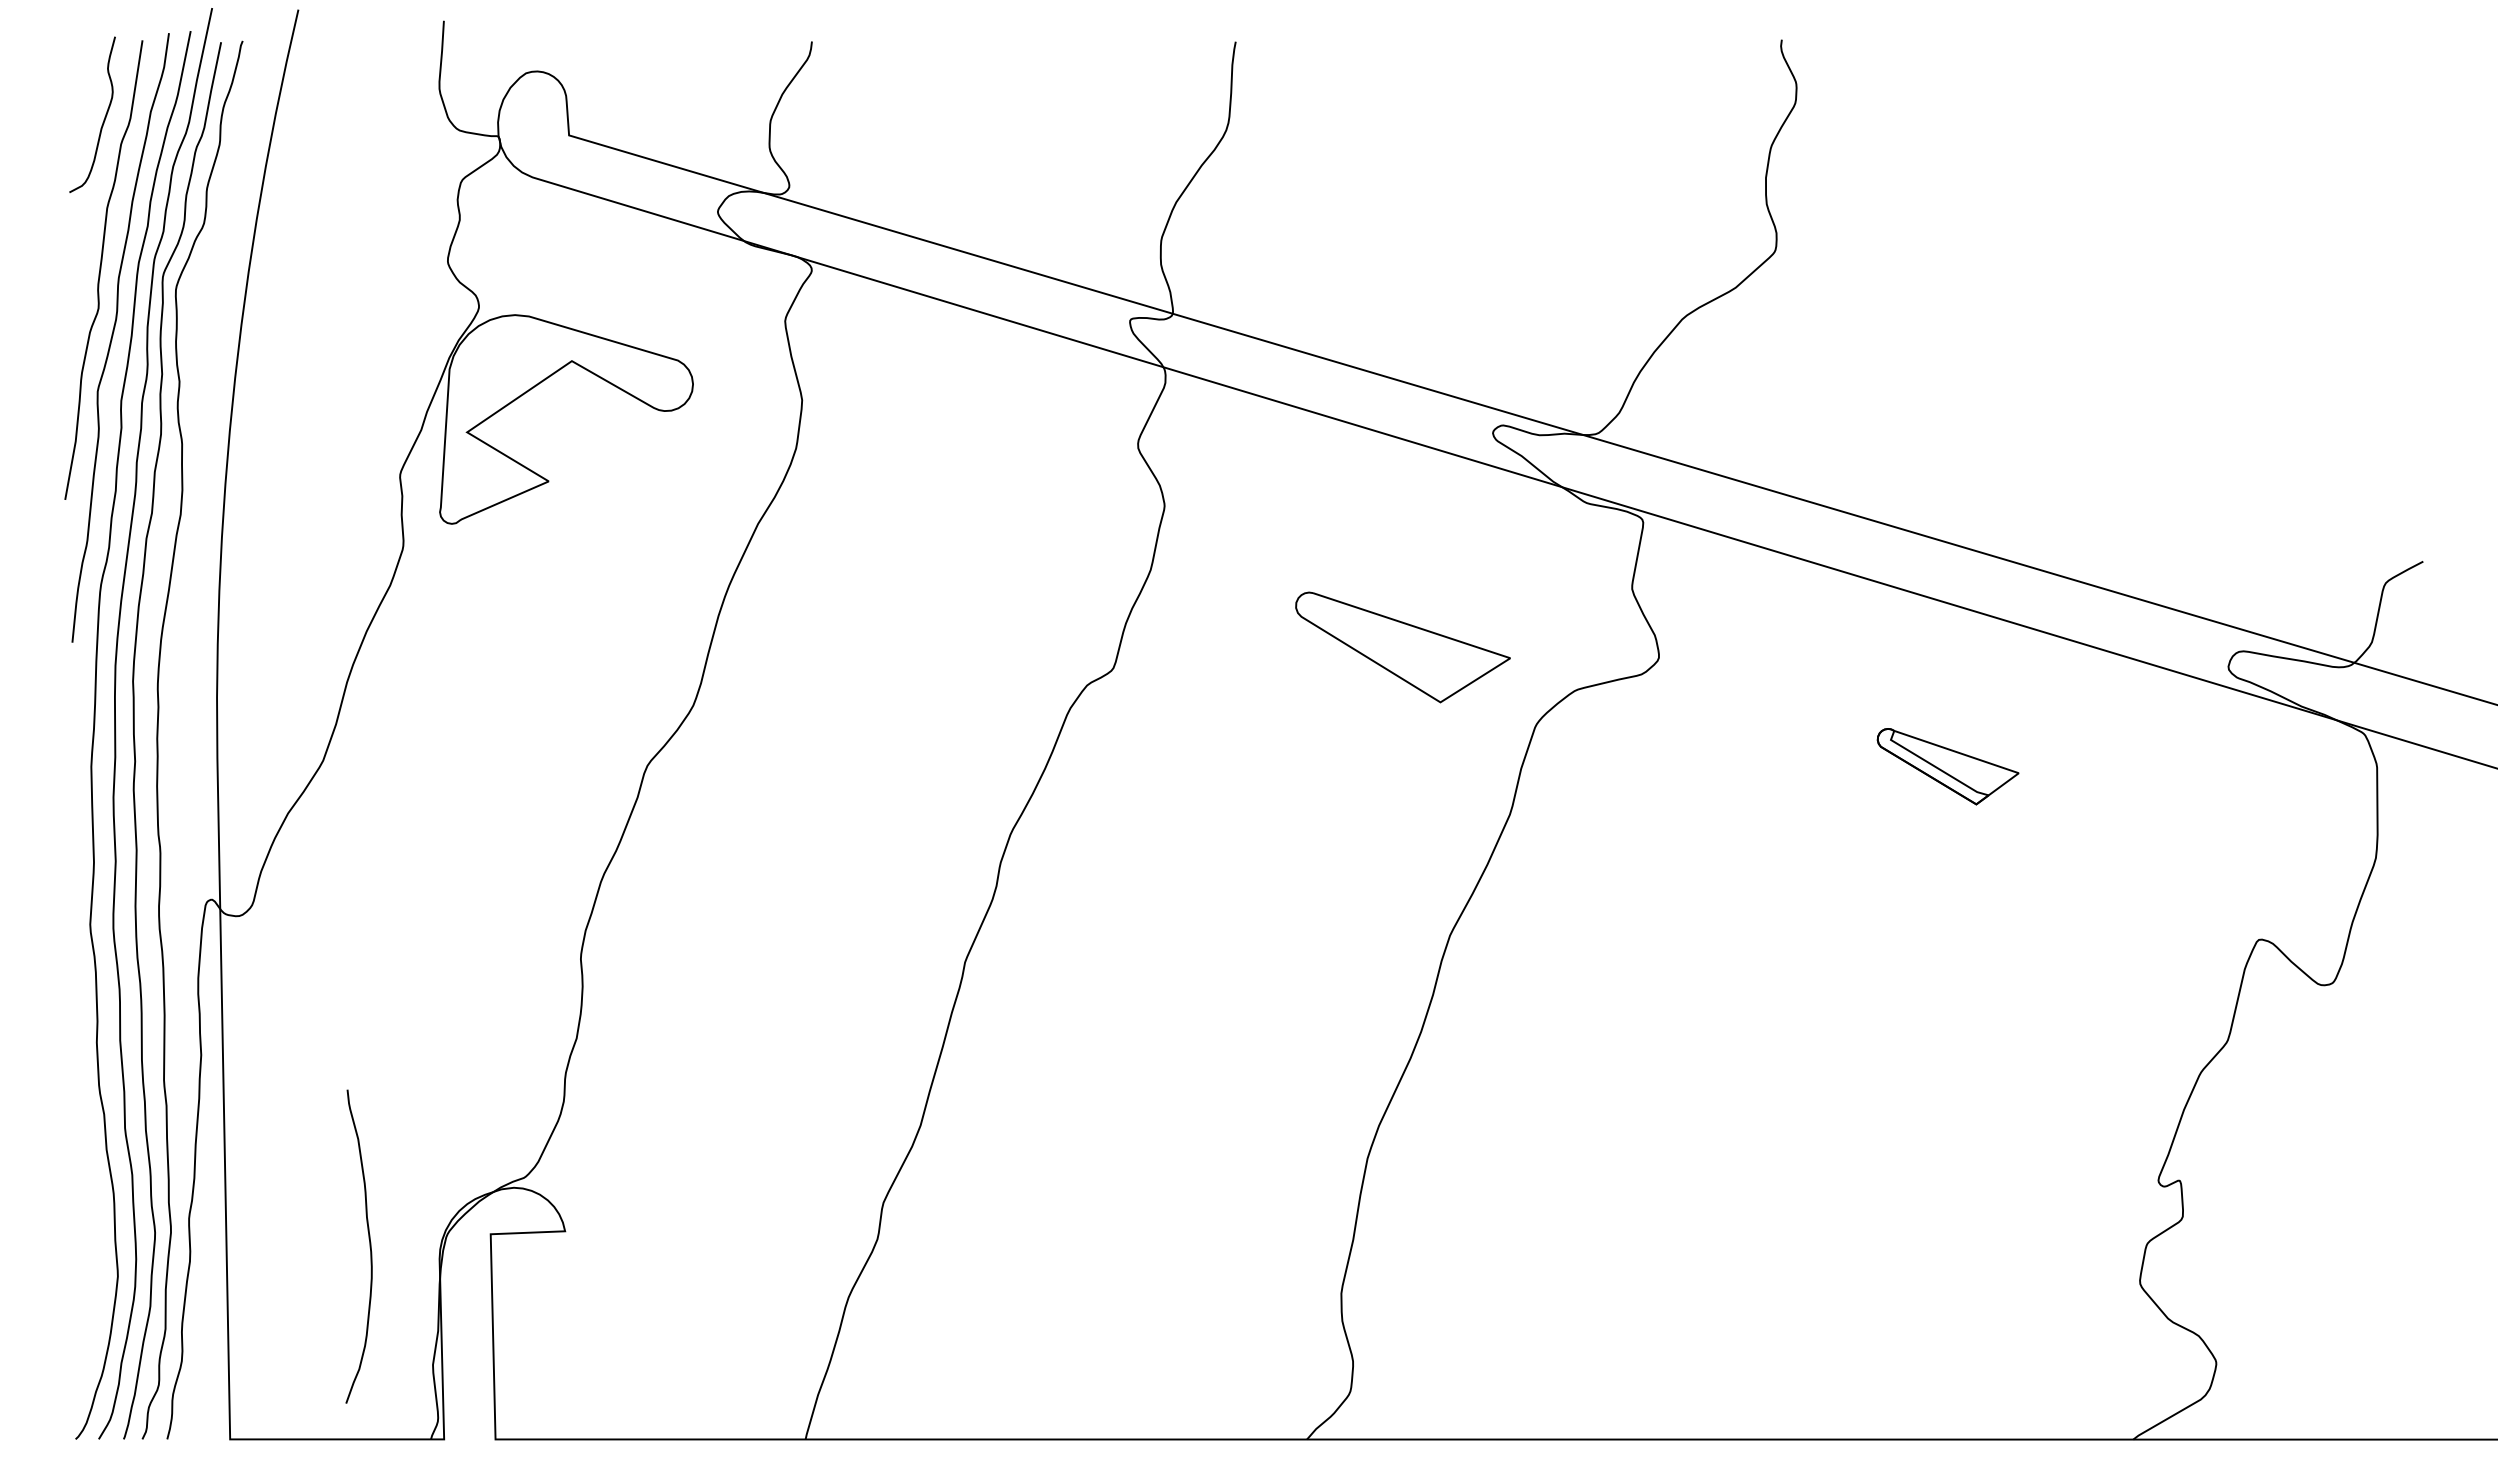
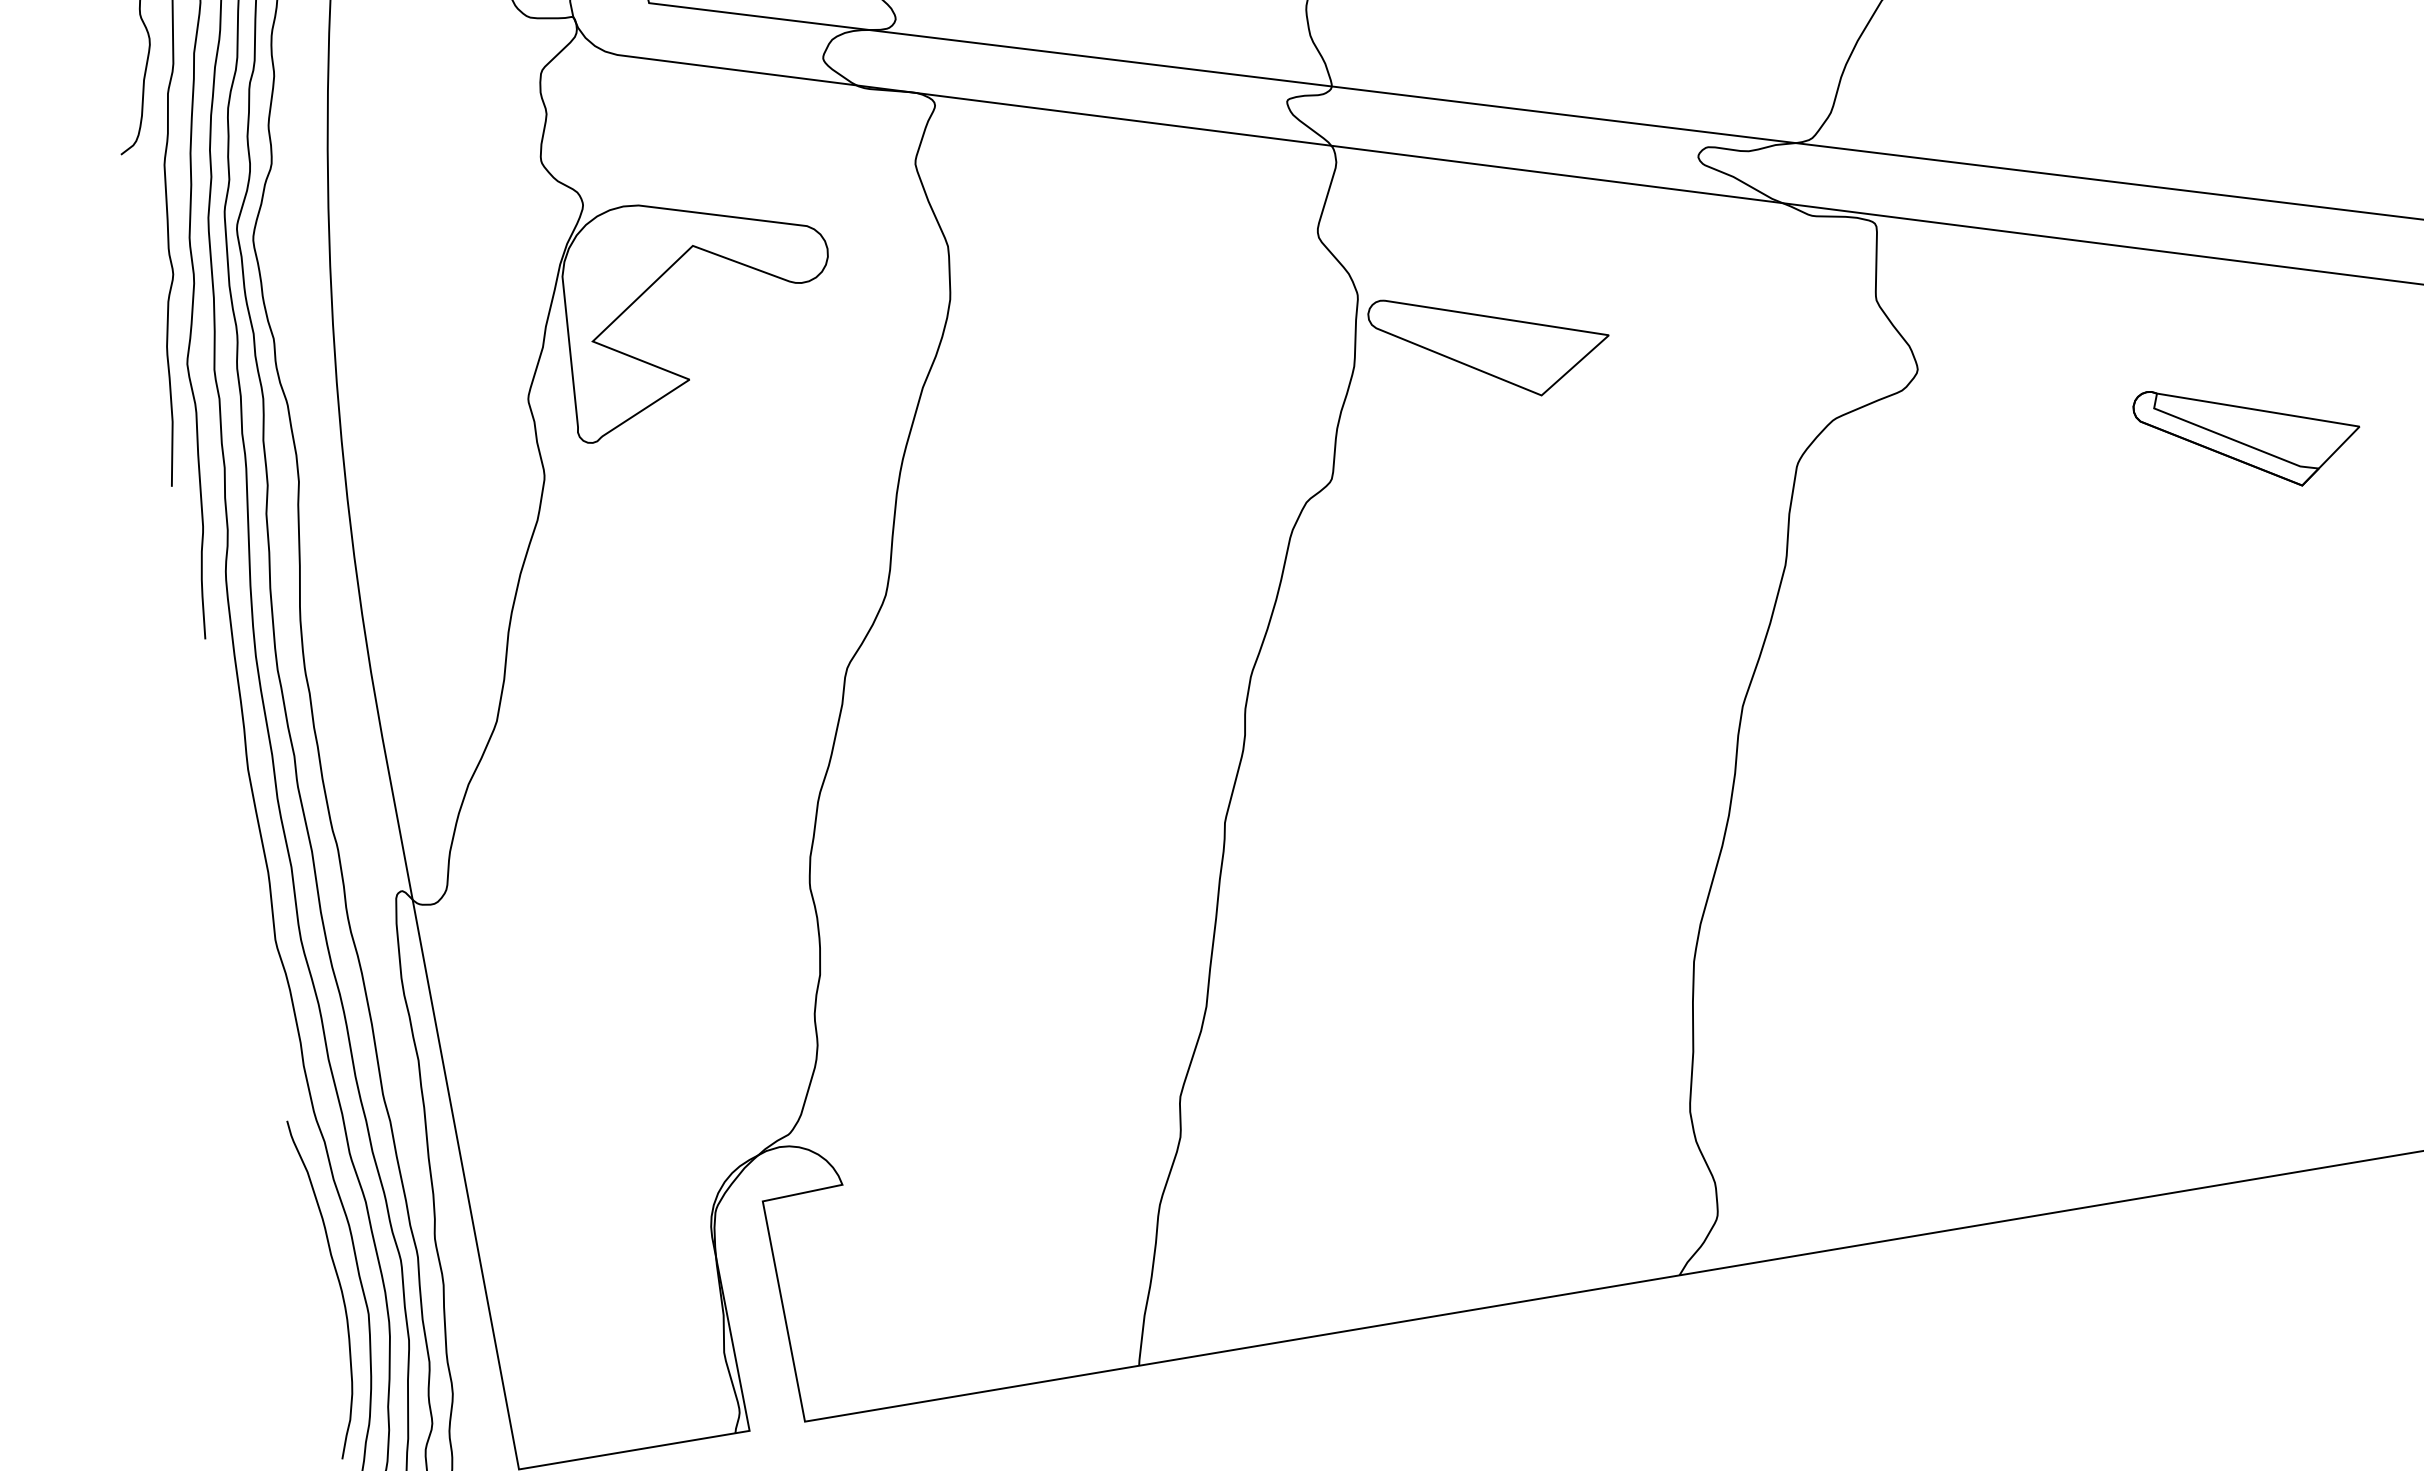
part: (1402, 647) -> (1490, 343), moved
part: (1947, 766) -> (2248, 434), size x1.43
curve: (369, 1246) -> (339, 1285), moved

